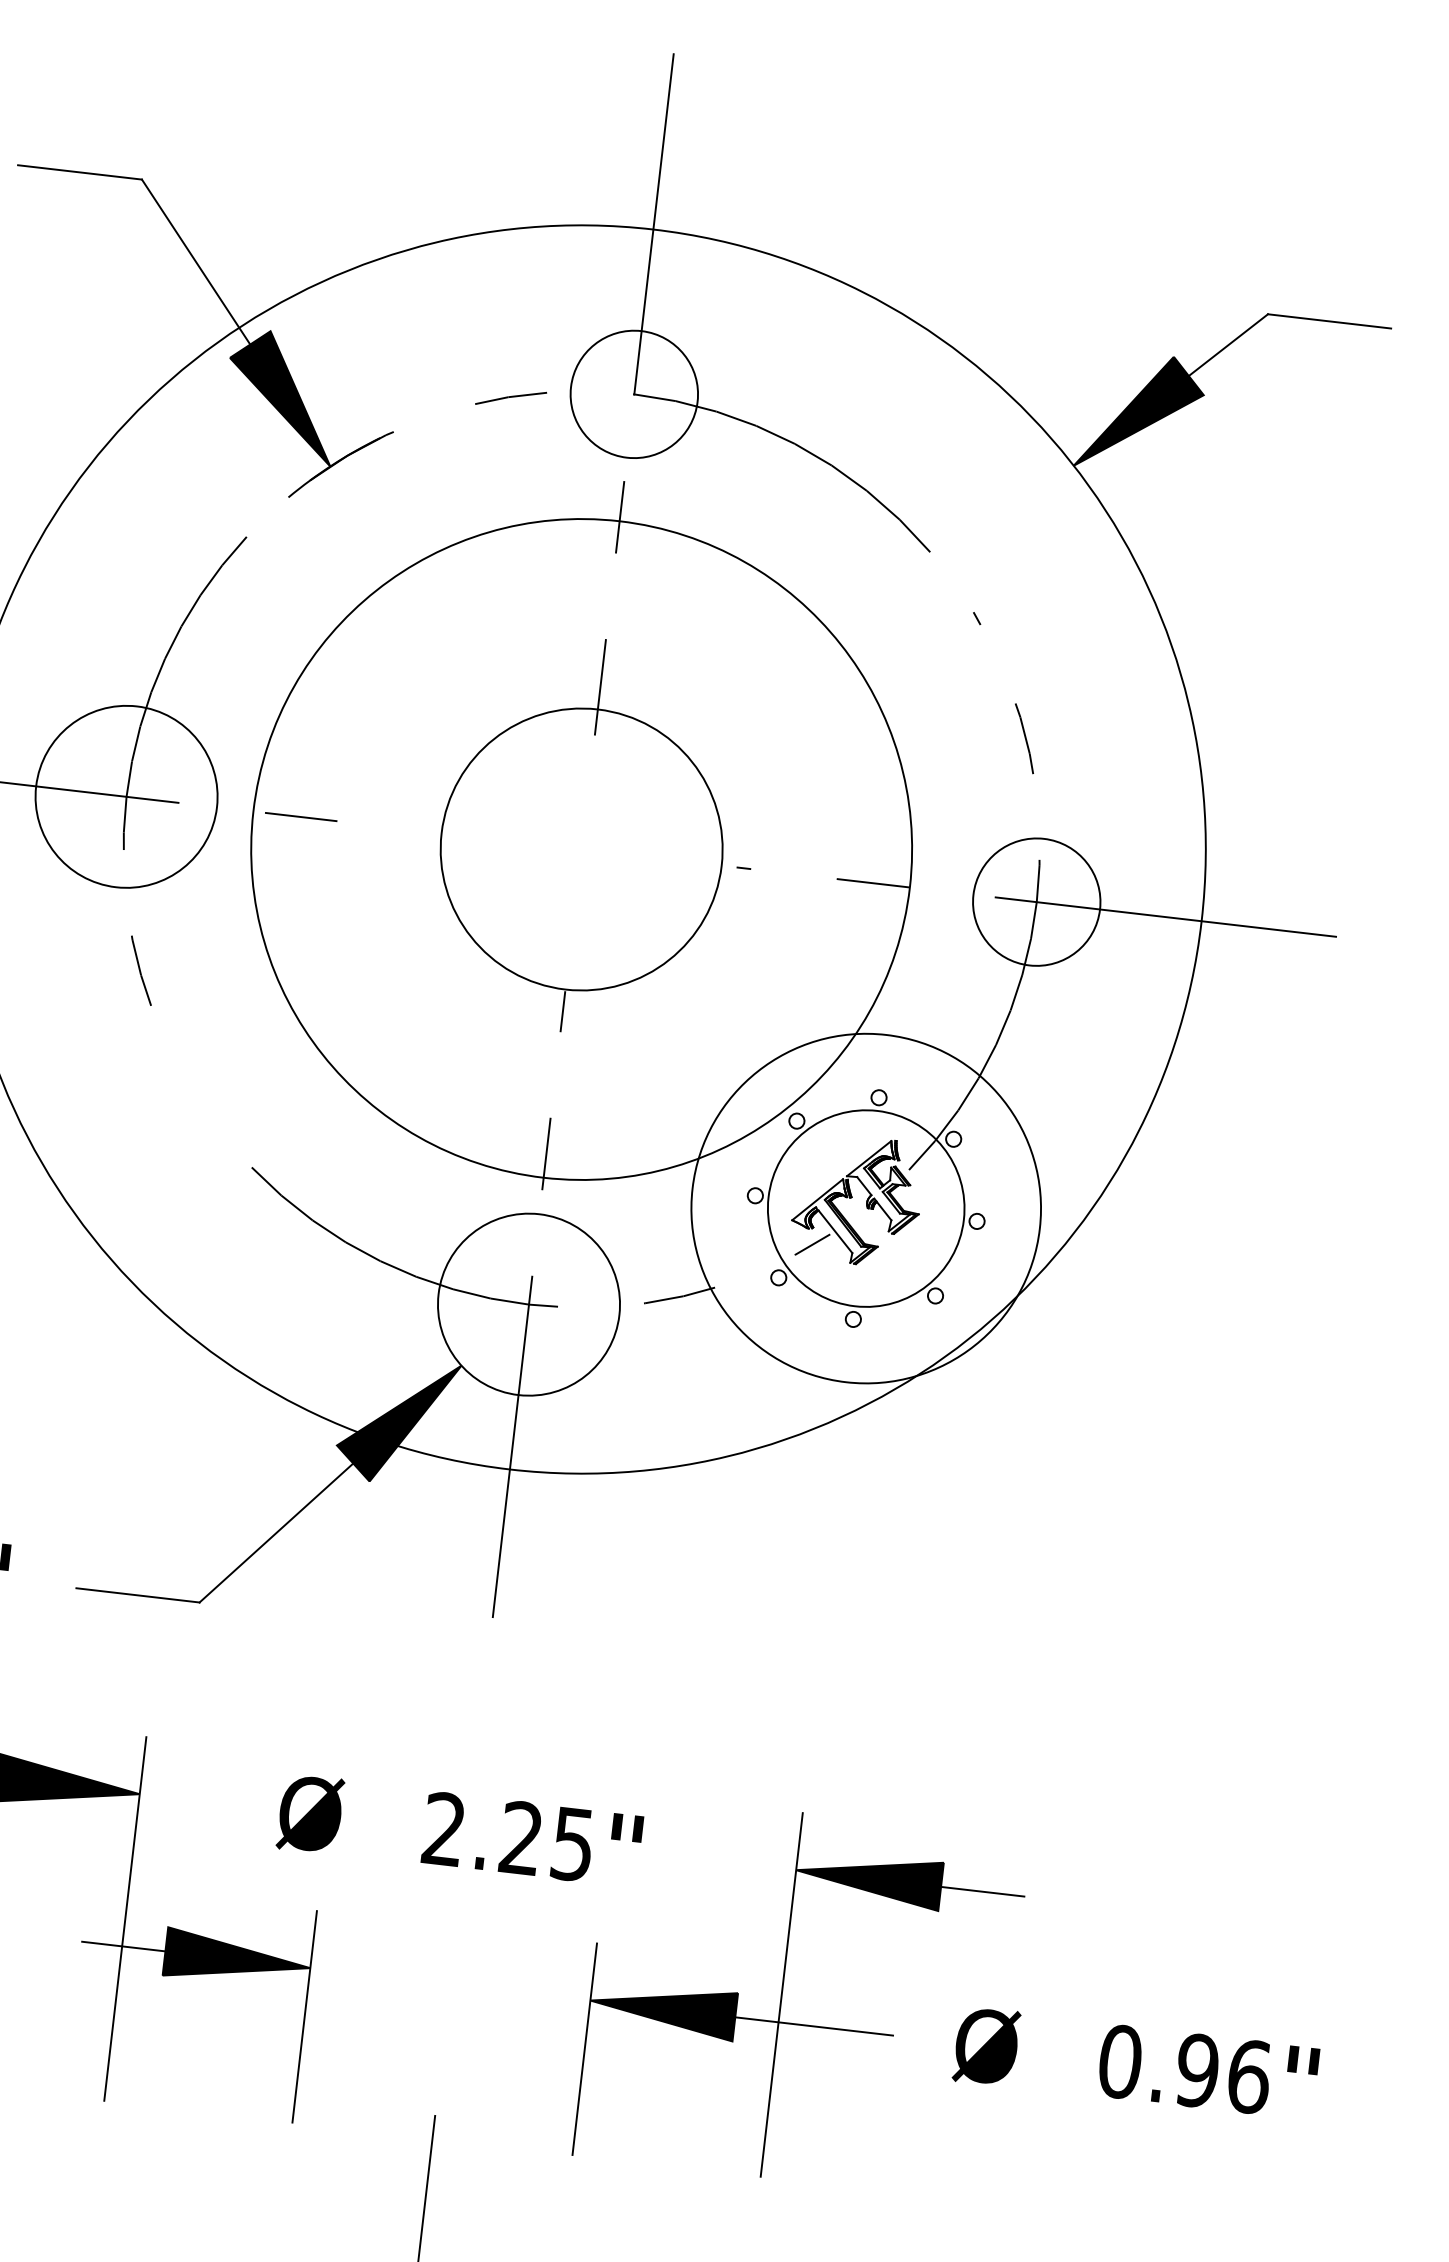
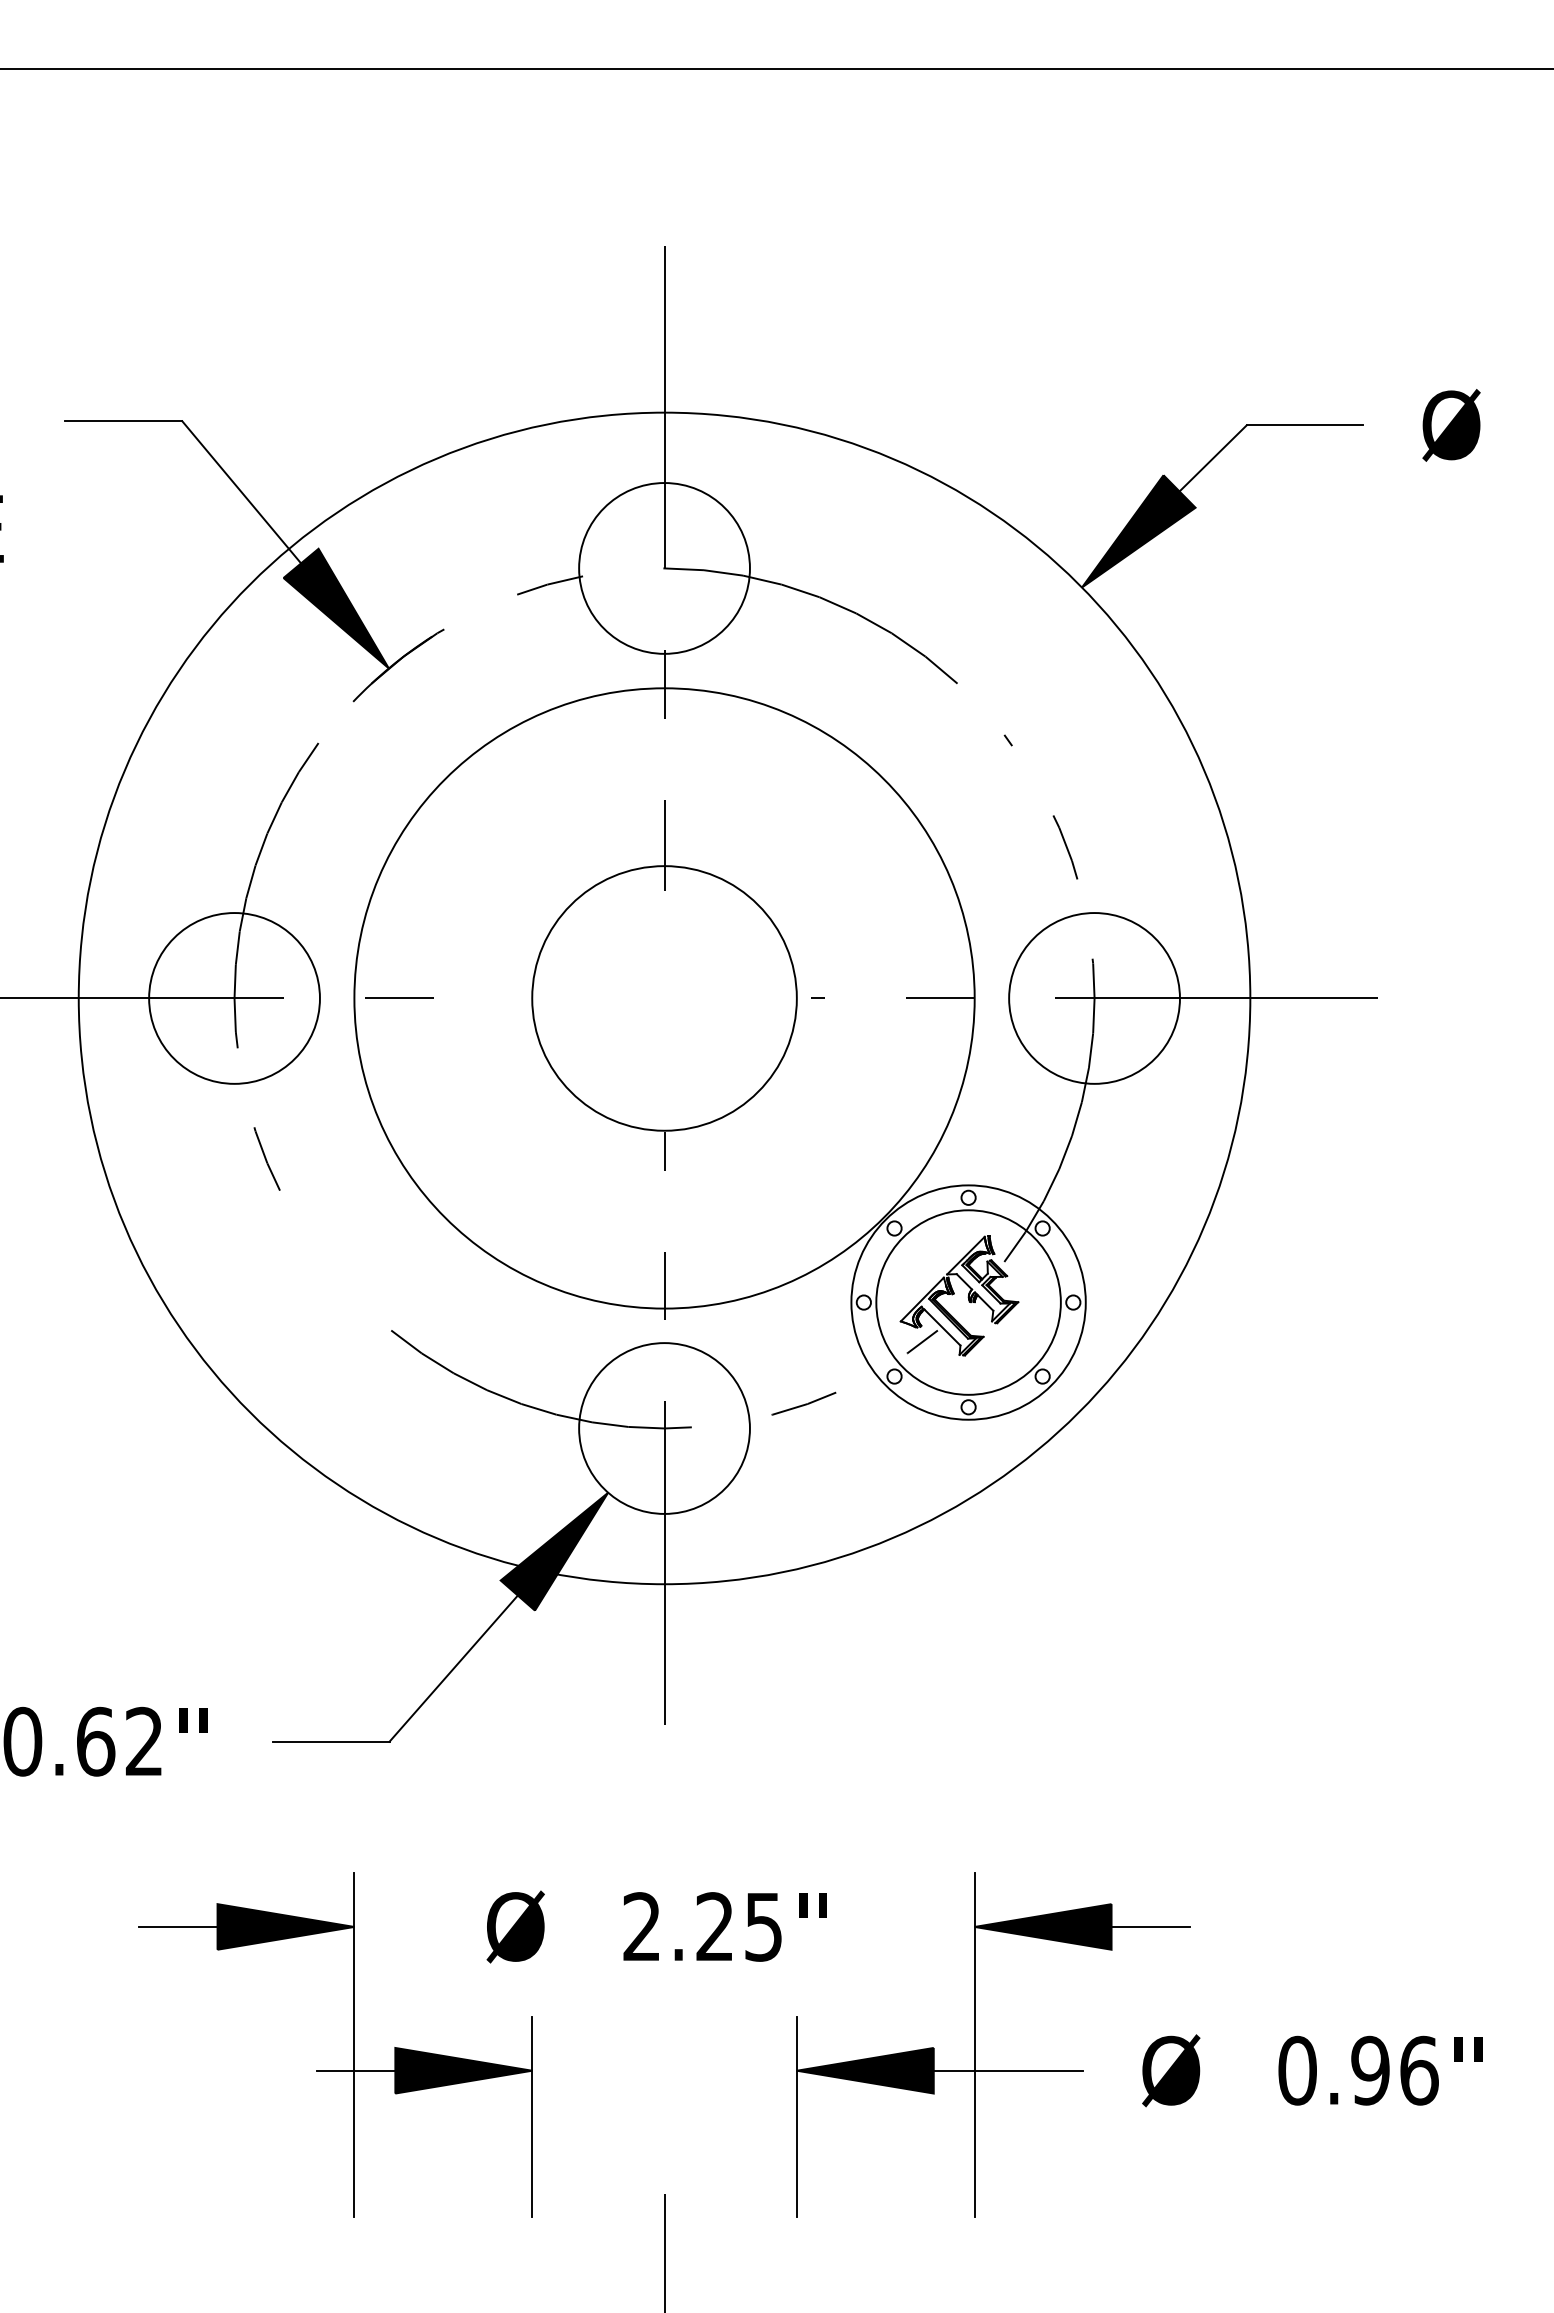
circle: (634, 394) -> (664, 568), size x1.43
circle: (1036, 902) -> (1094, 998), size x1.43
circle: (866, 1208) -> (968, 1302), size x0.71

